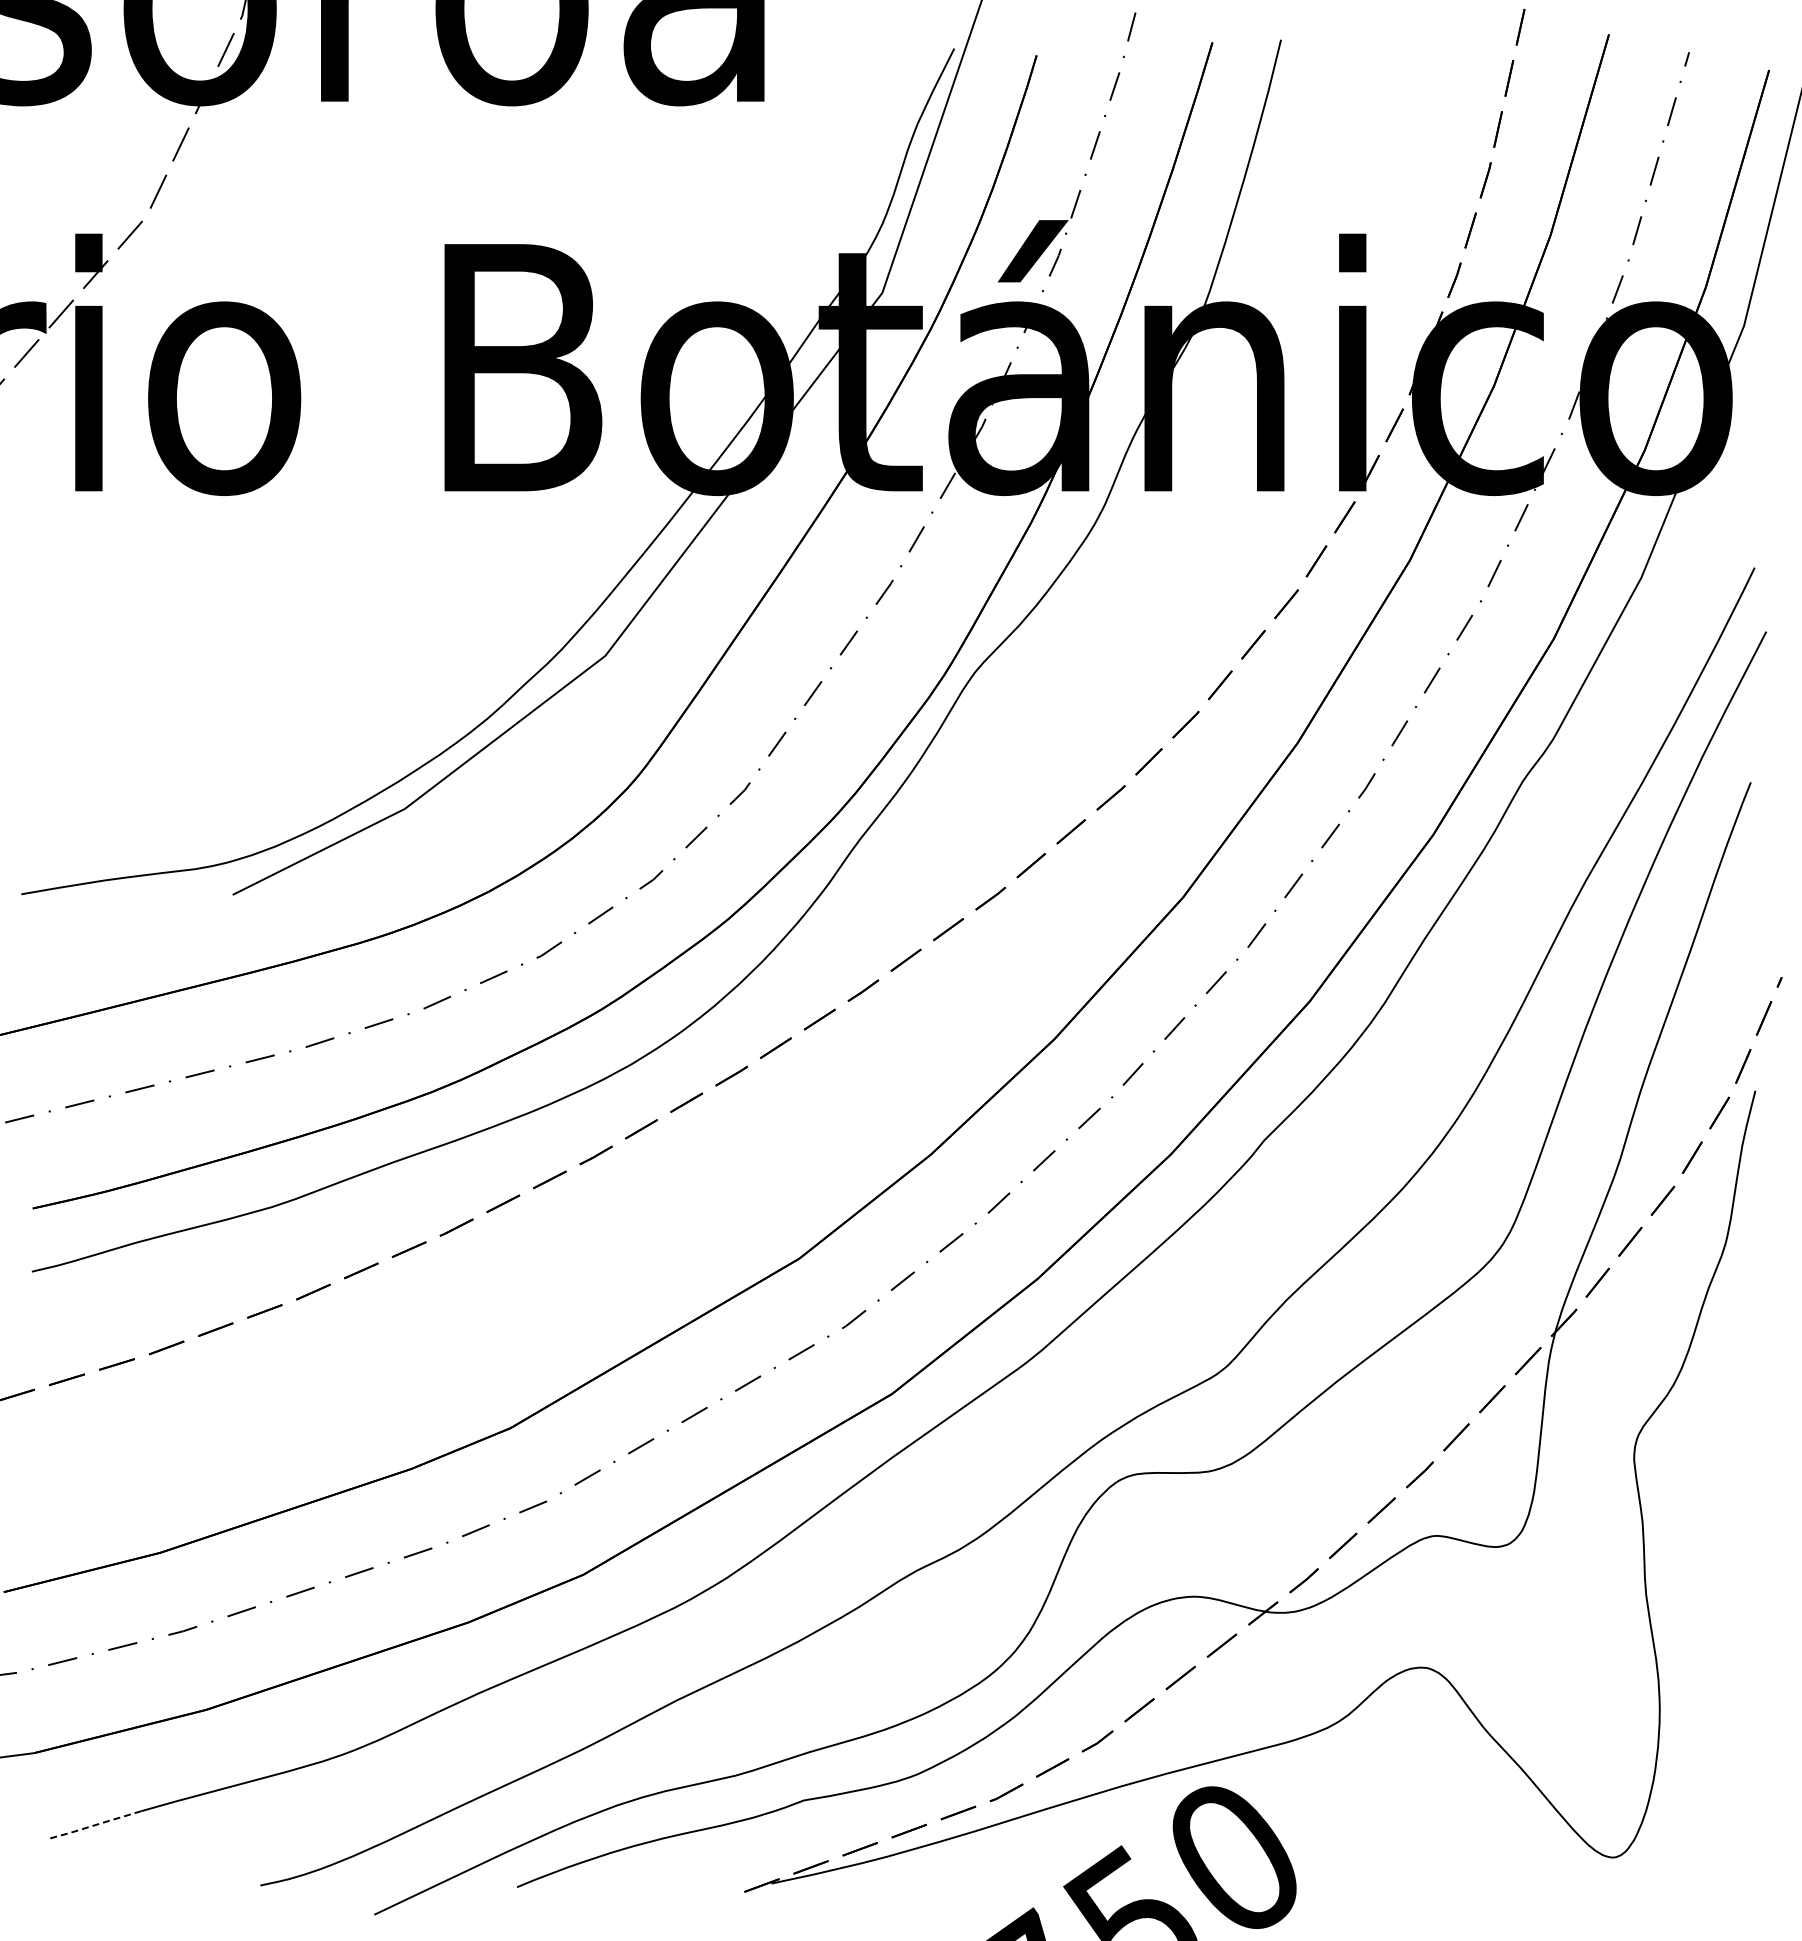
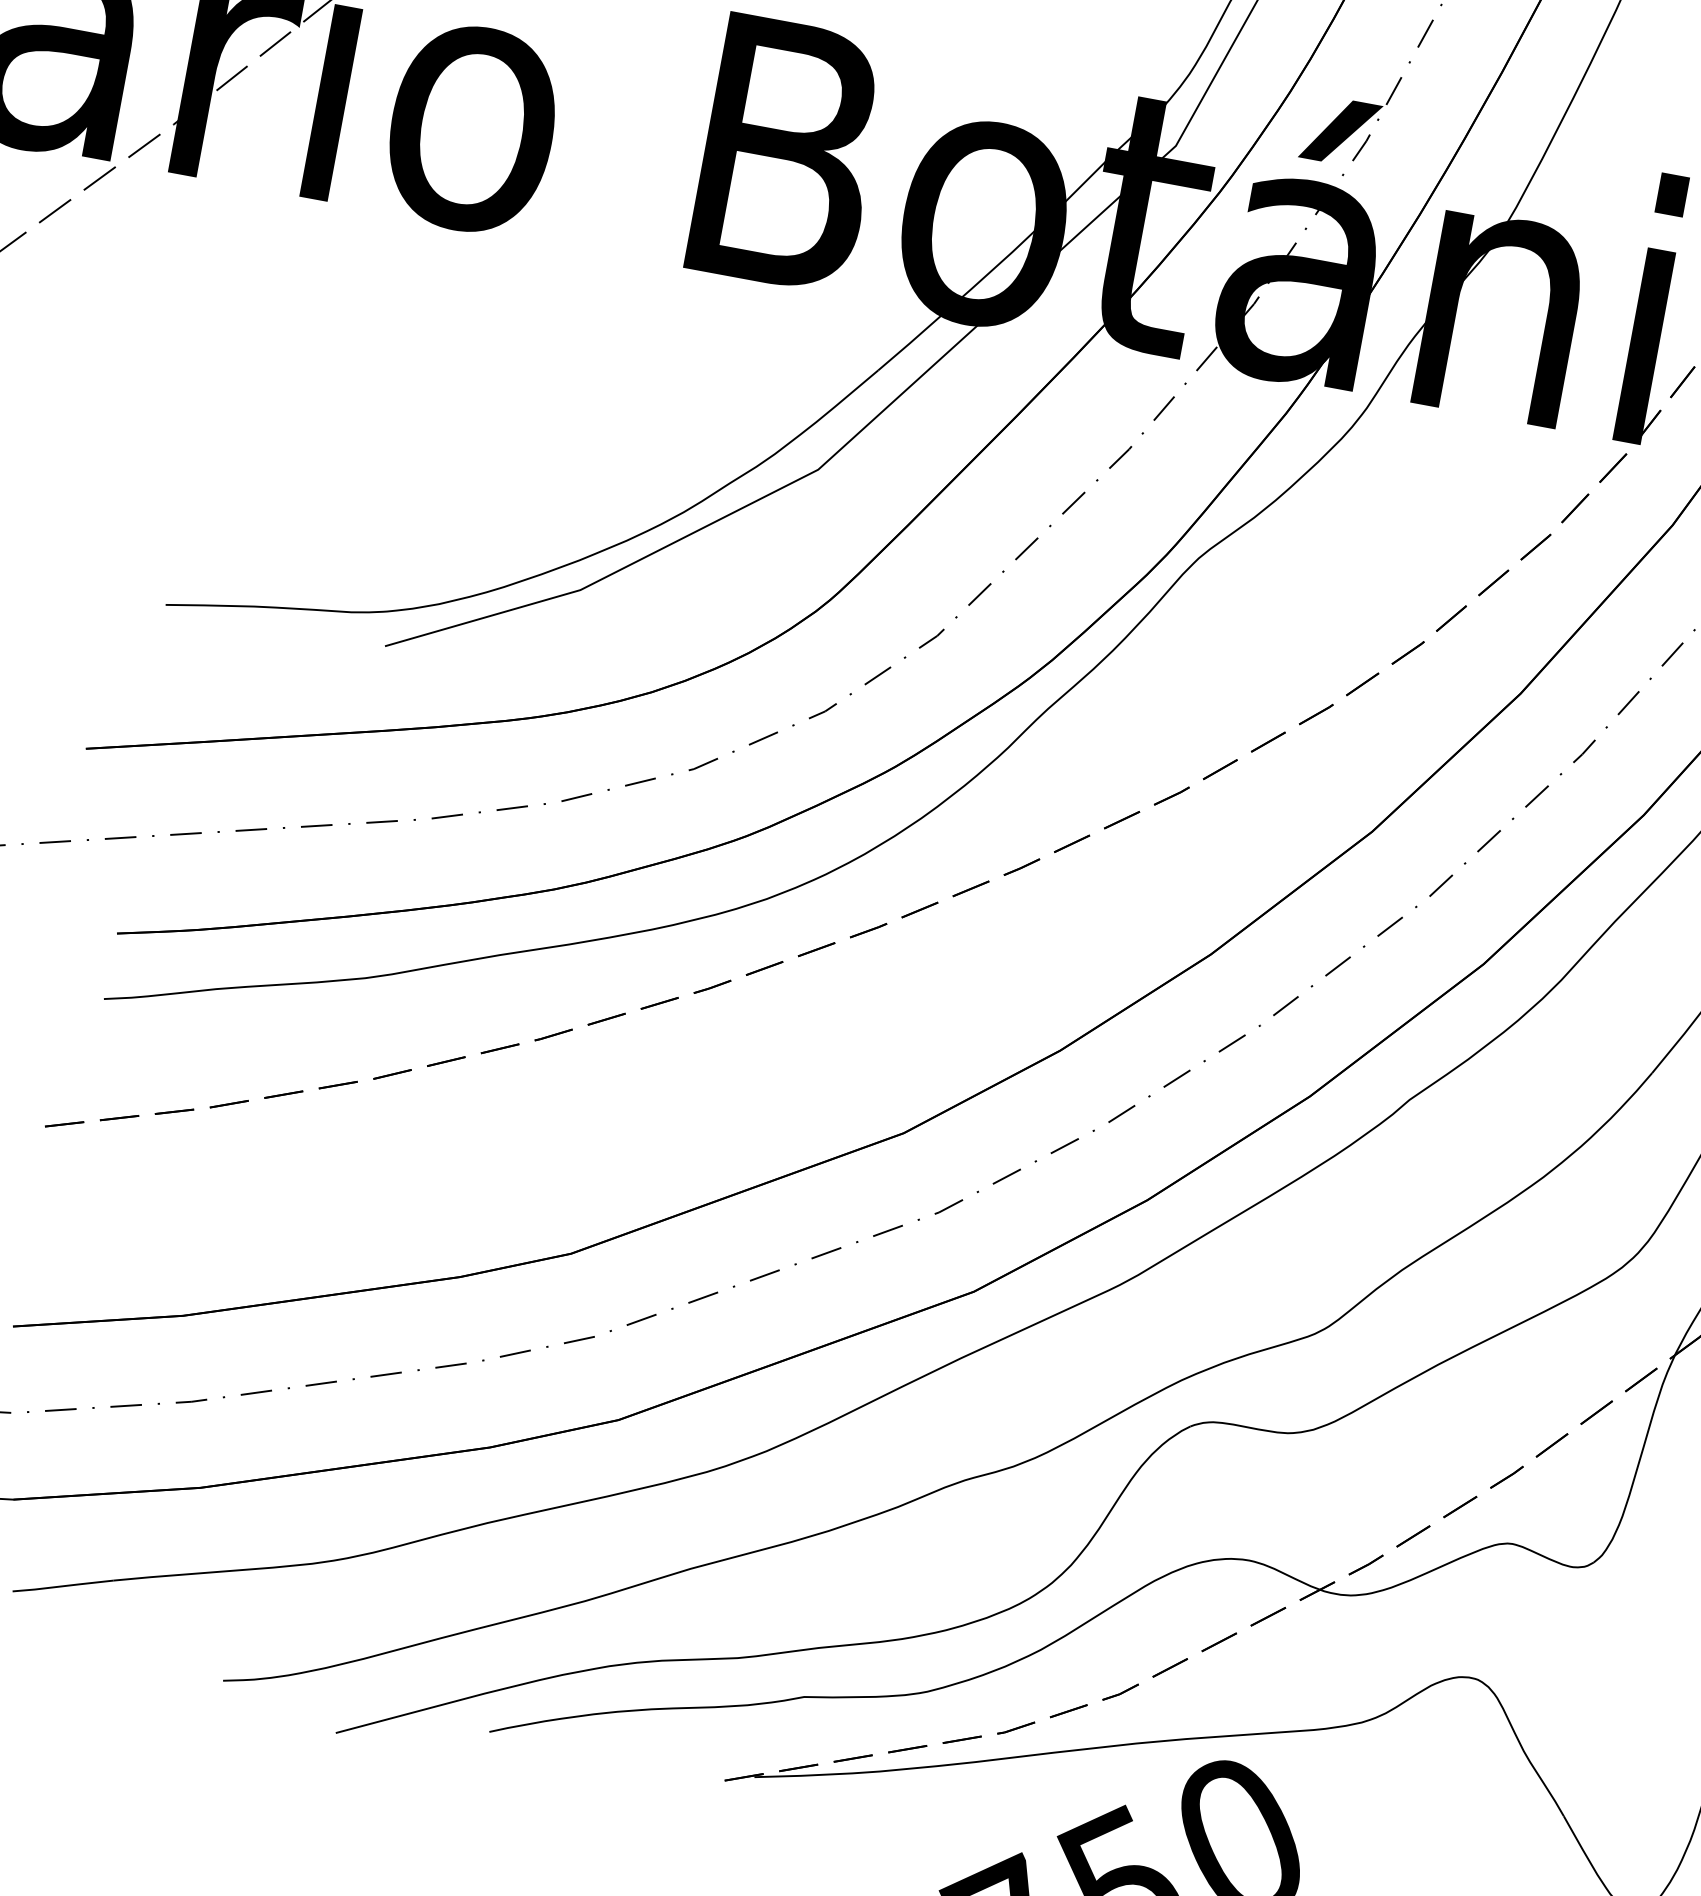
line: (94, 1825) -> (62, 1586), dashed -> solid

